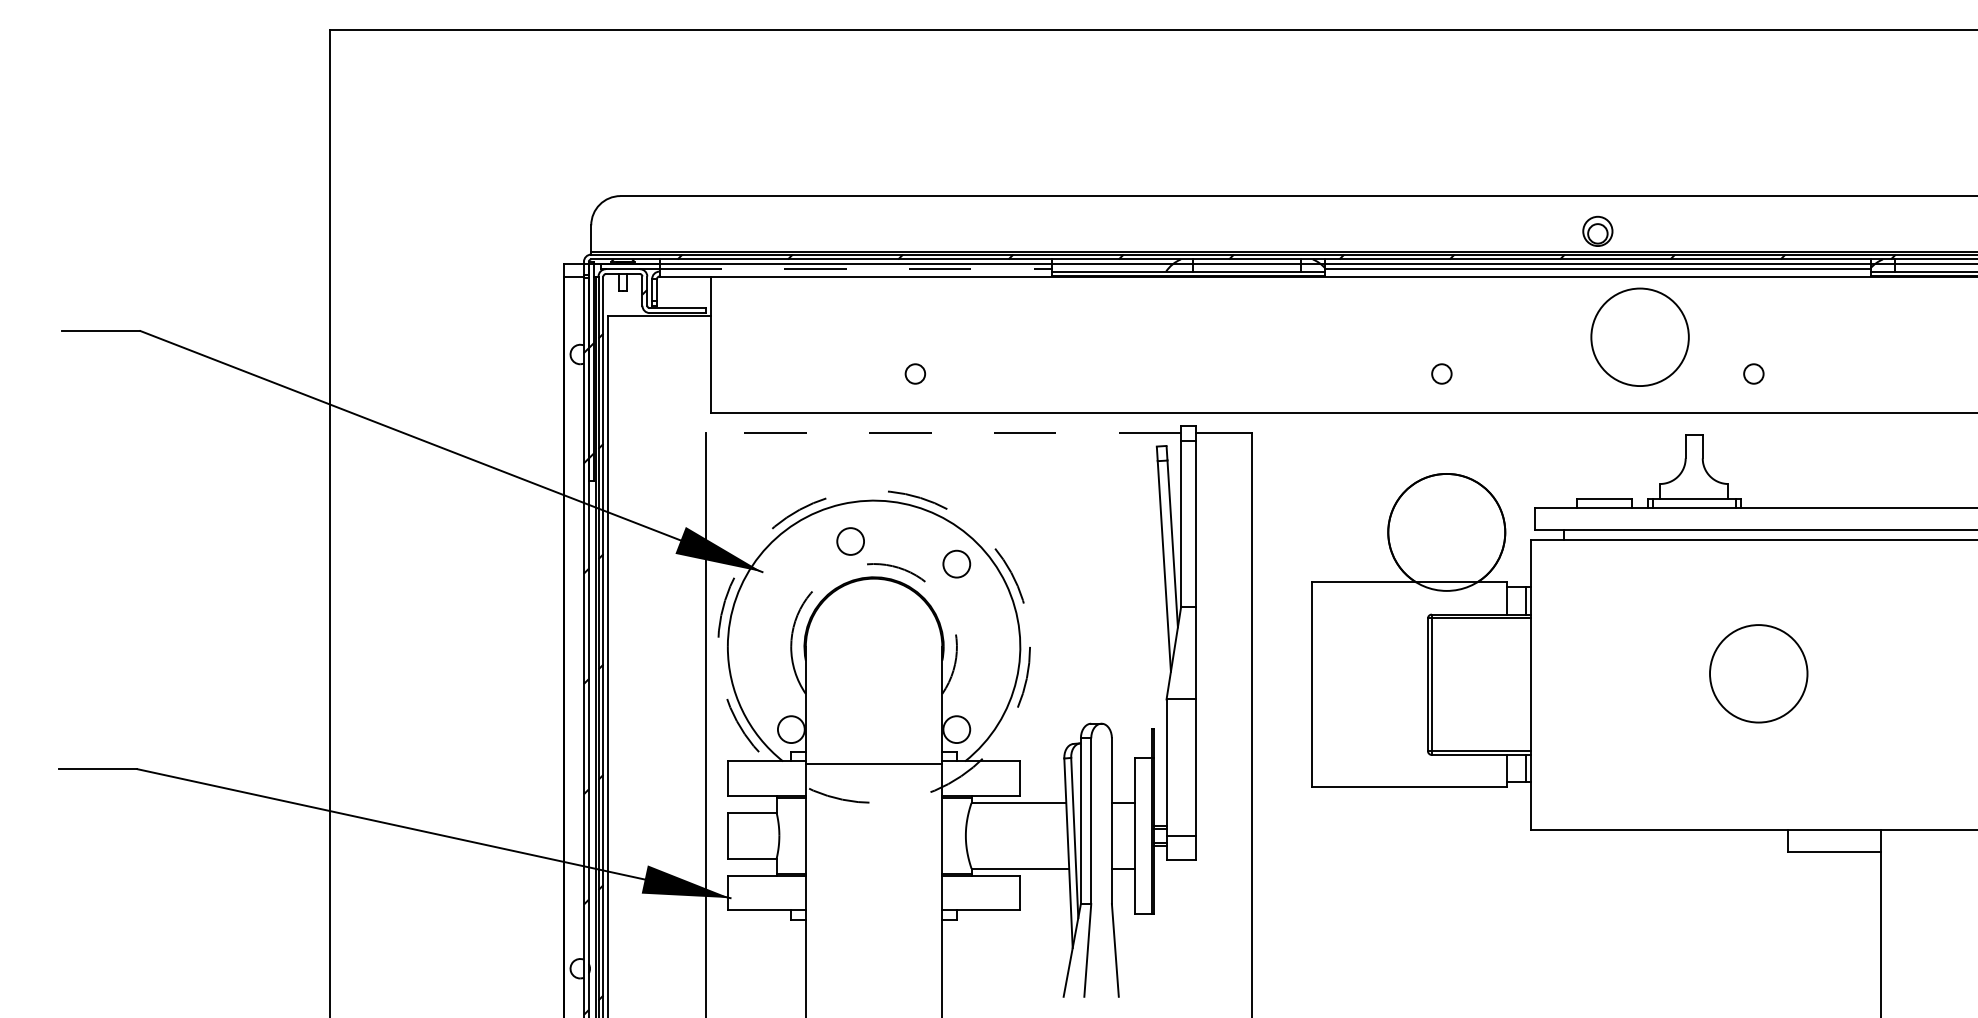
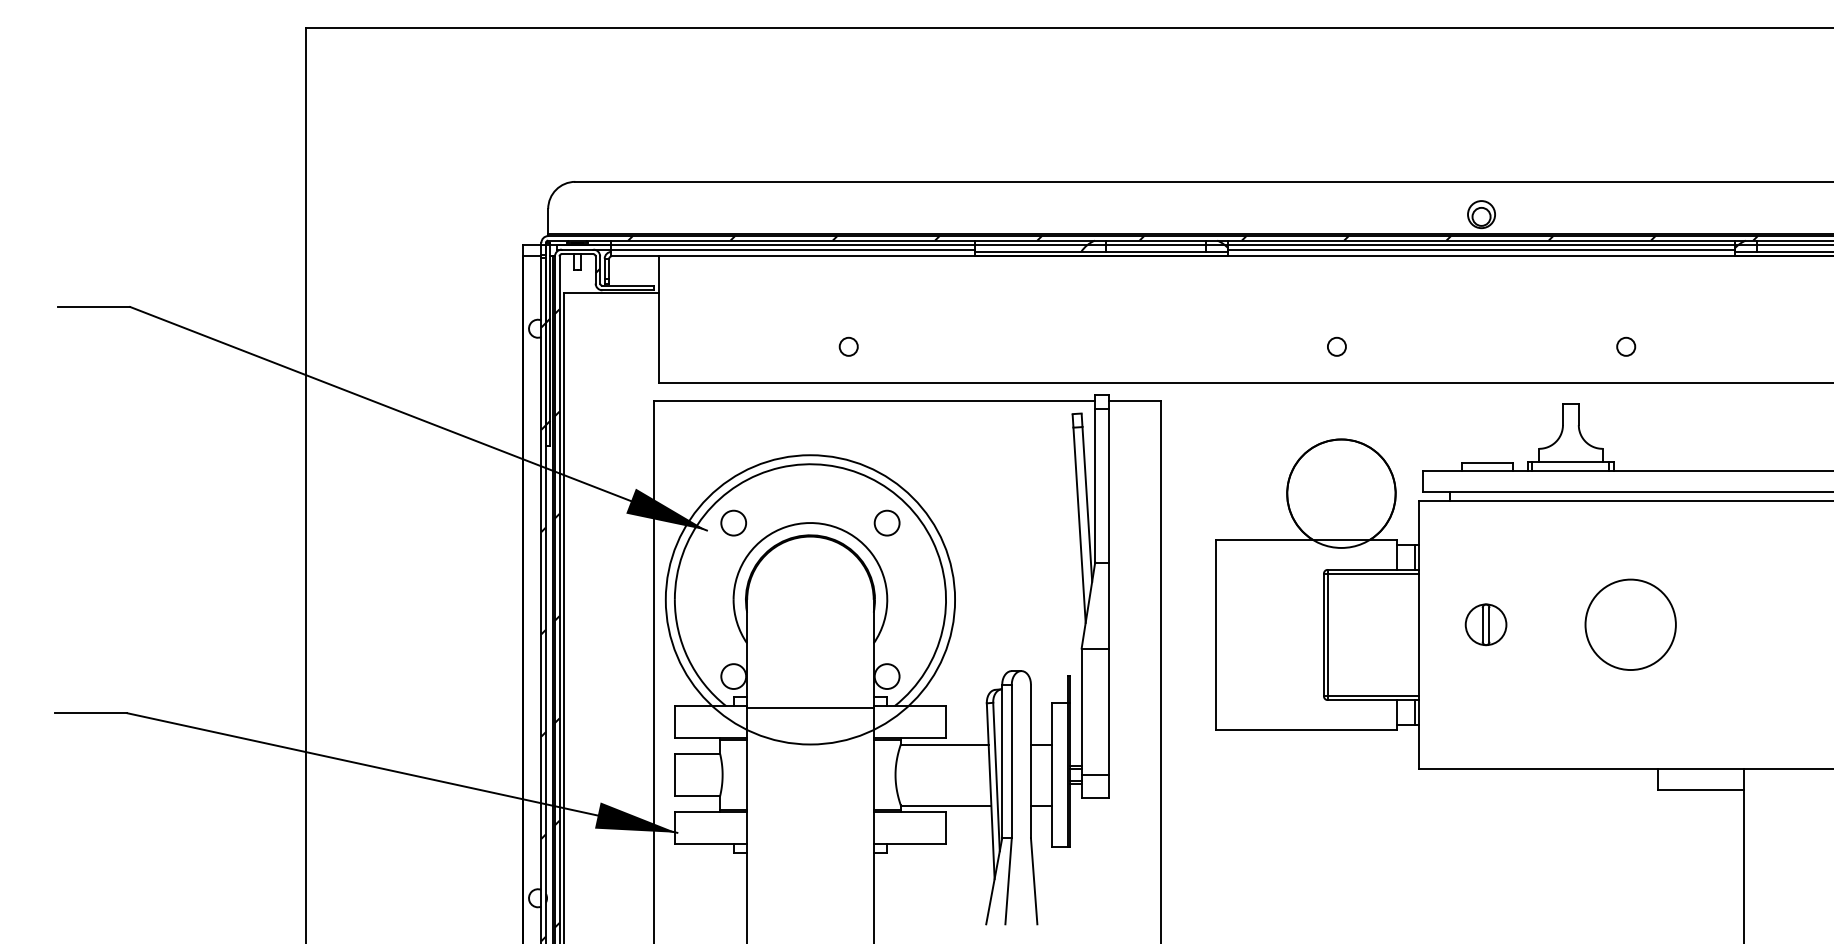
line: (855, 269) -> (793, 249), dashed -> solid
circle: (1639, 336) -> (1520, 312), removed
line: (943, 432) -> (874, 401), dashed -> solid
circle: (850, 540) -> (733, 522), moved
arc: (898, 567) -> (833, 526), dashed -> solid
circle: (874, 646) -> (810, 599), dashed -> solid
part: (1602, 673) -> (1485, 624), added

